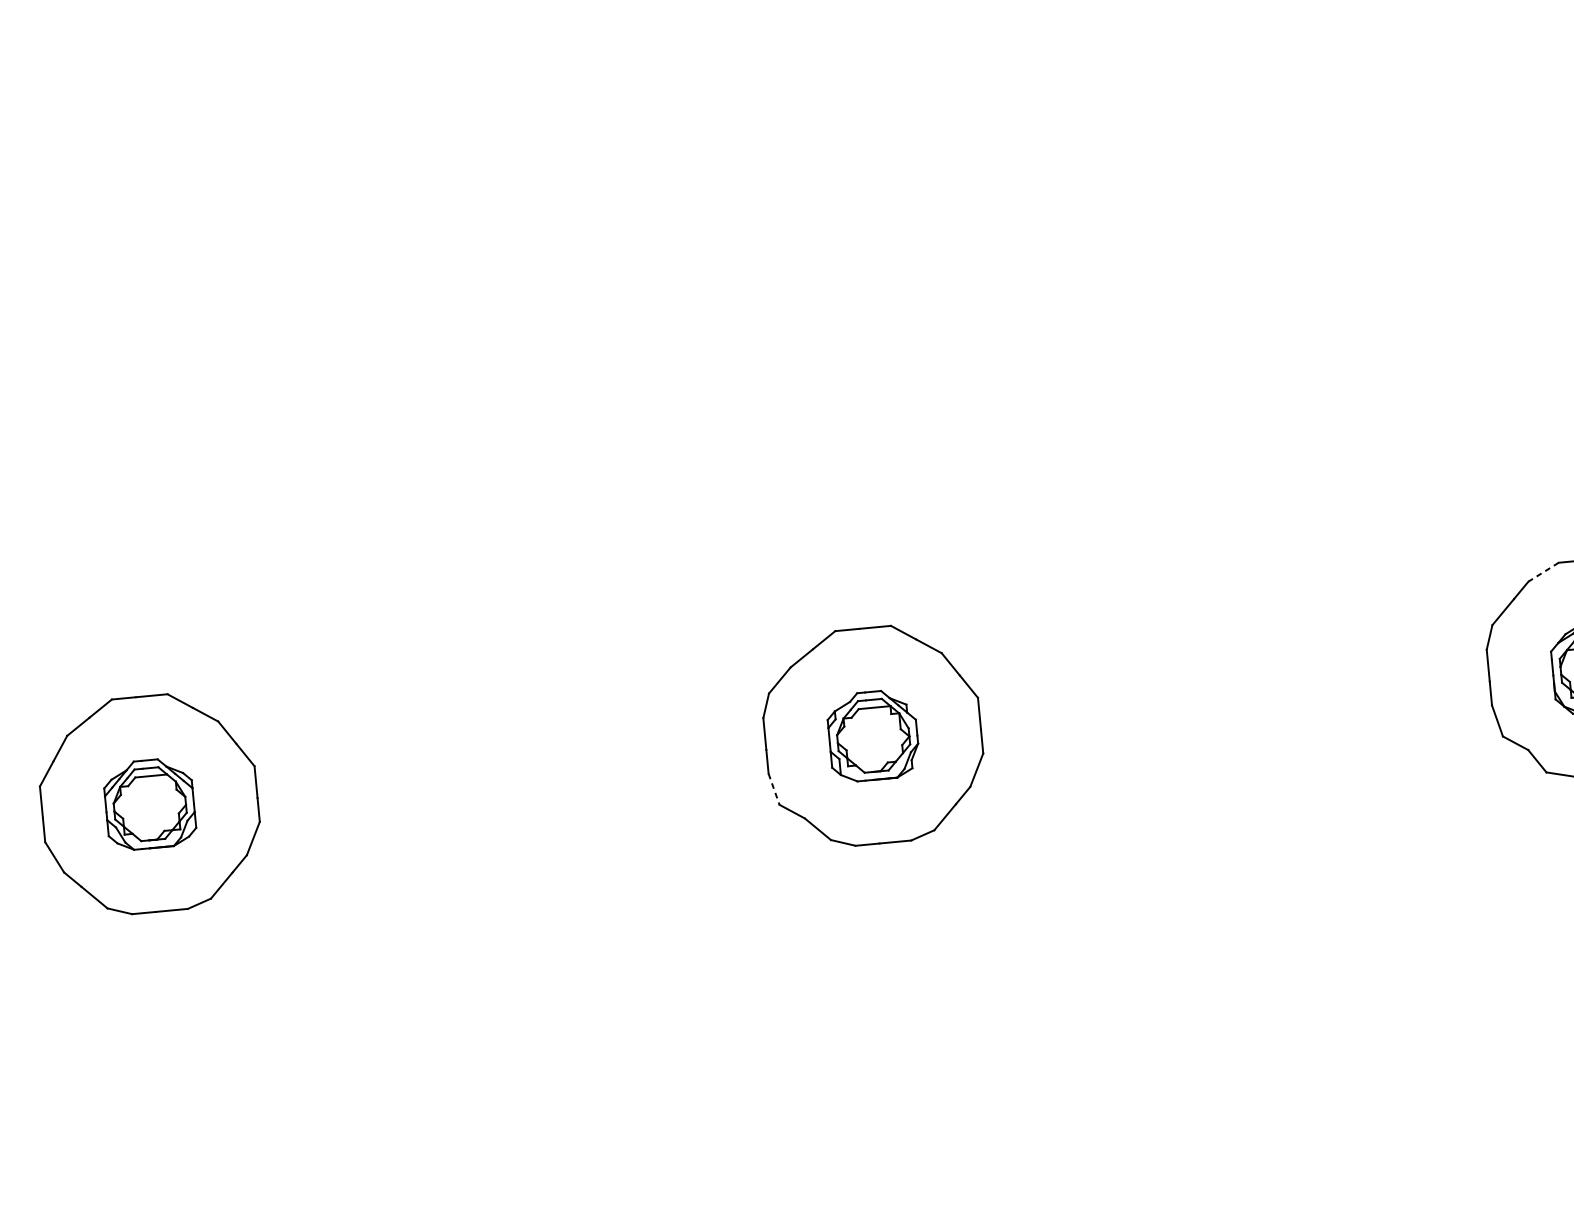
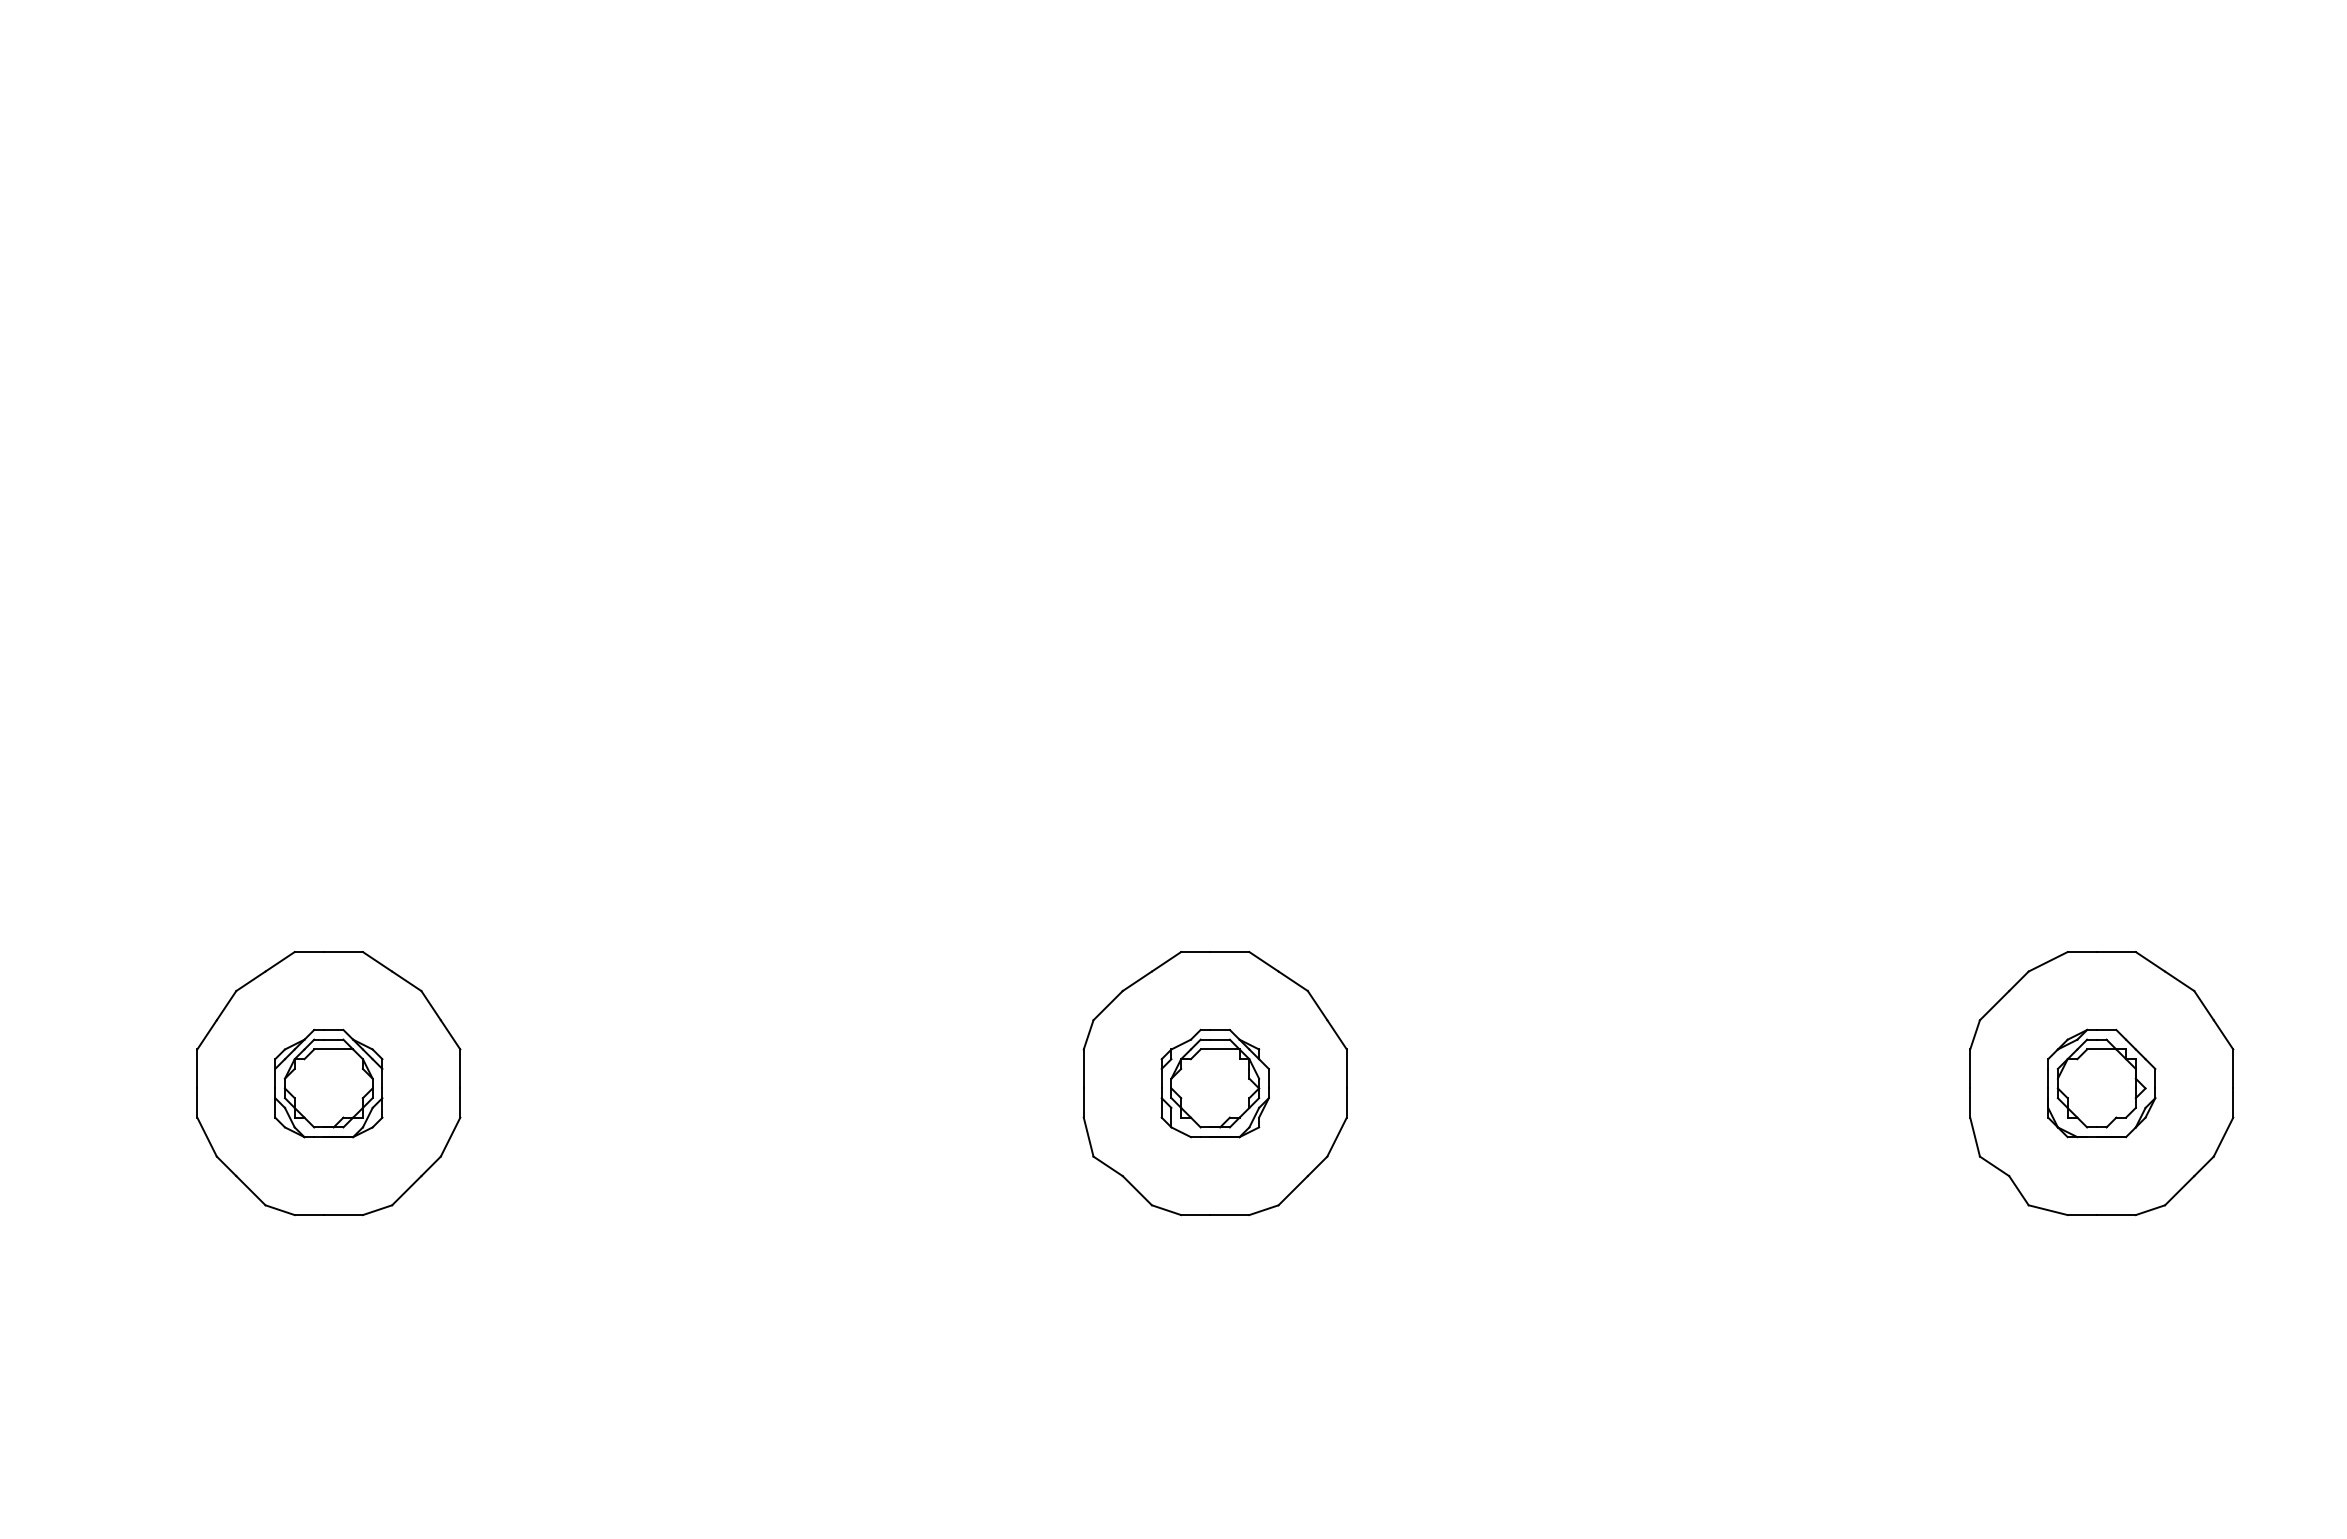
line: (1543, 571) -> (2048, 961), dashed -> solid
line: (773, 789) -> (1088, 1137), dashed -> solid

